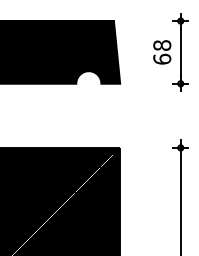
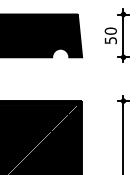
text: (161, 51) -> (110, 35), 68 -> 50

